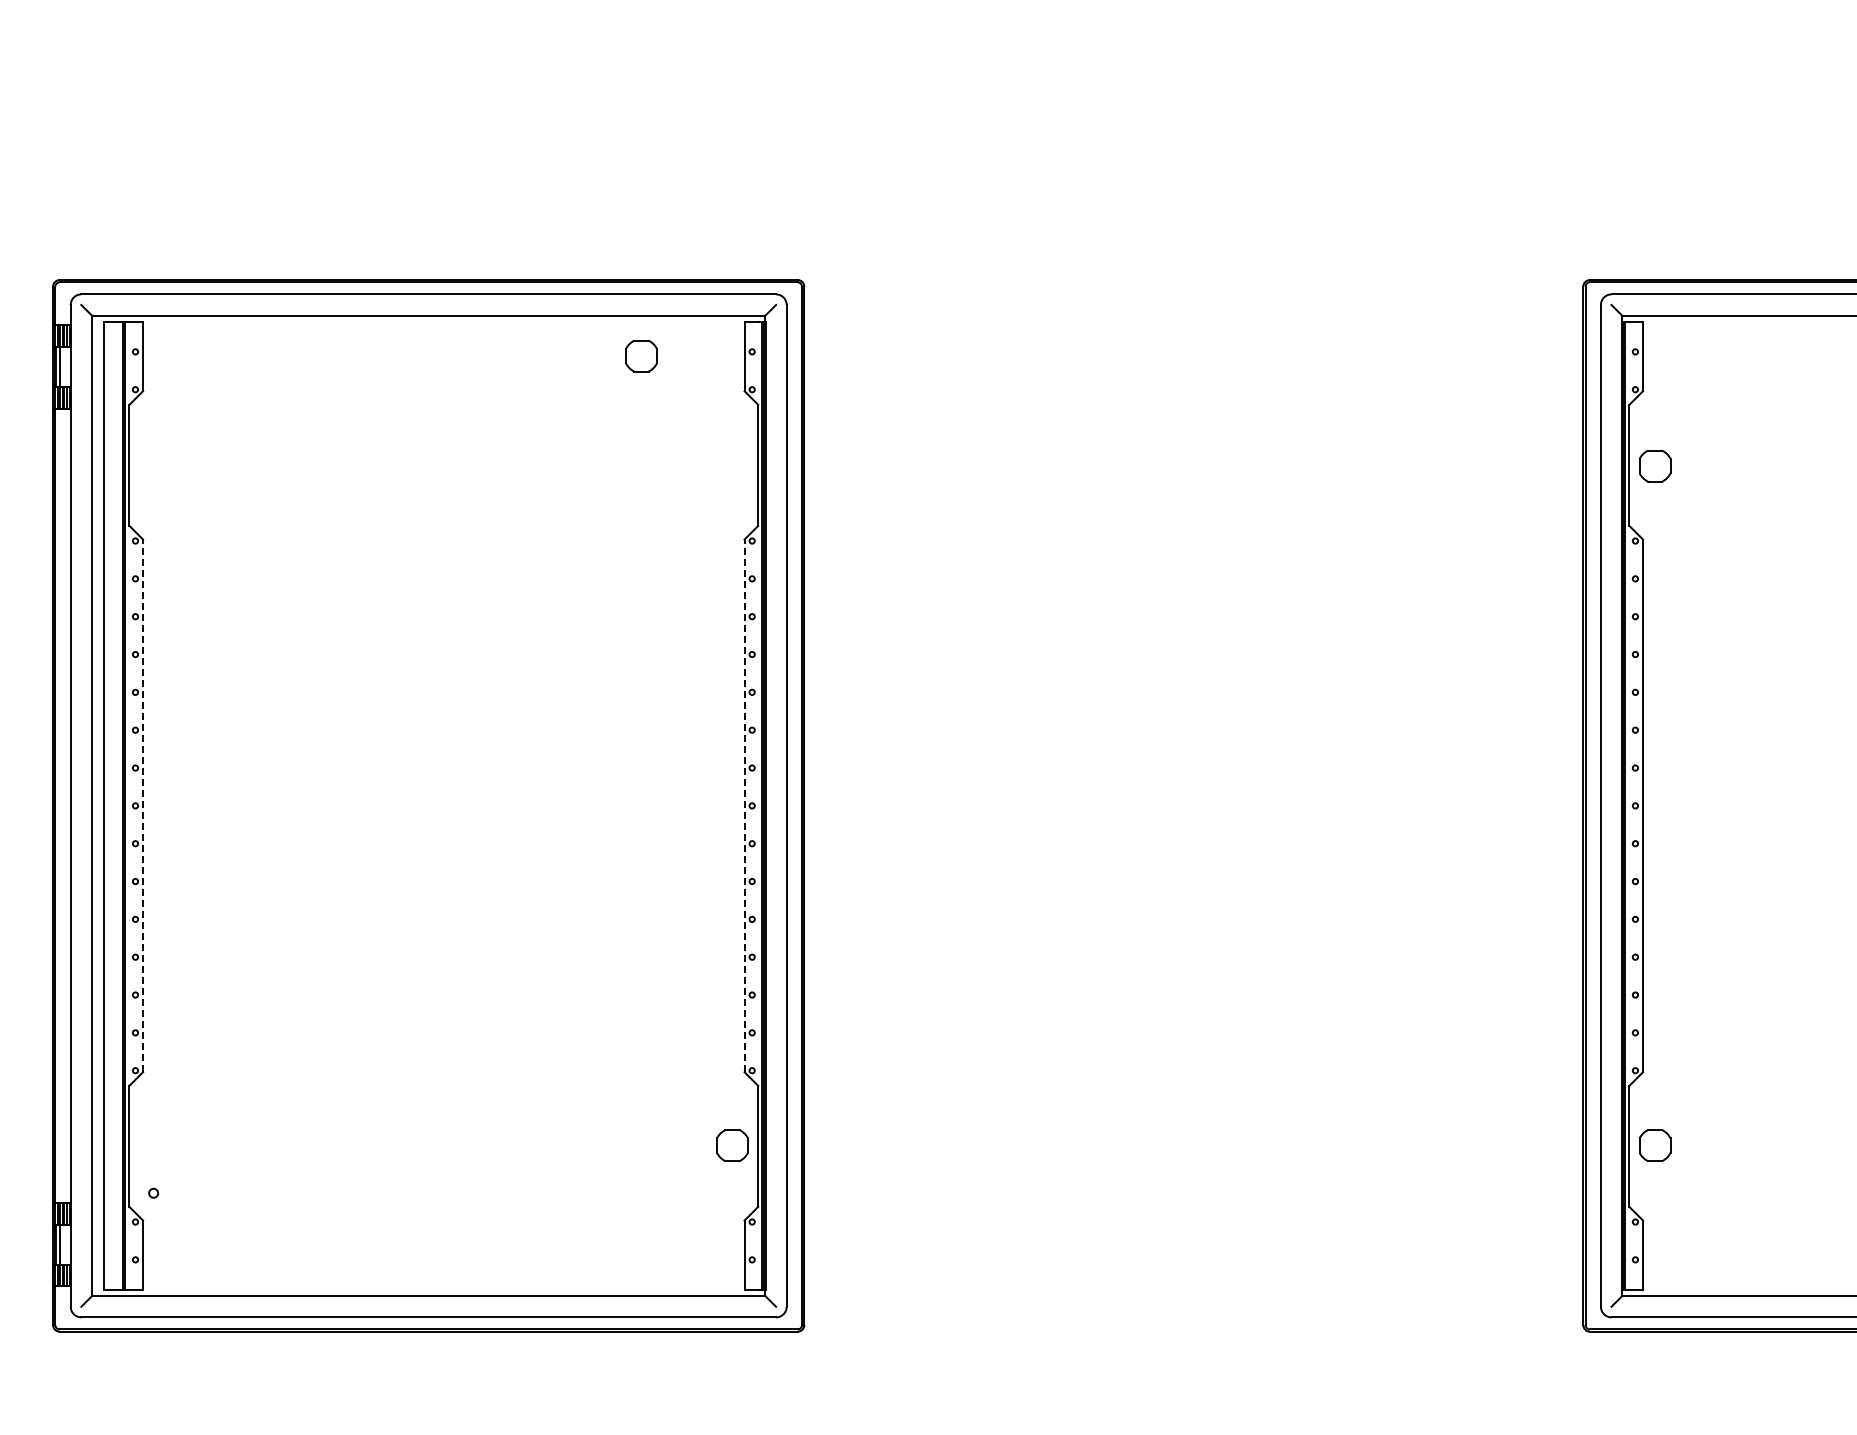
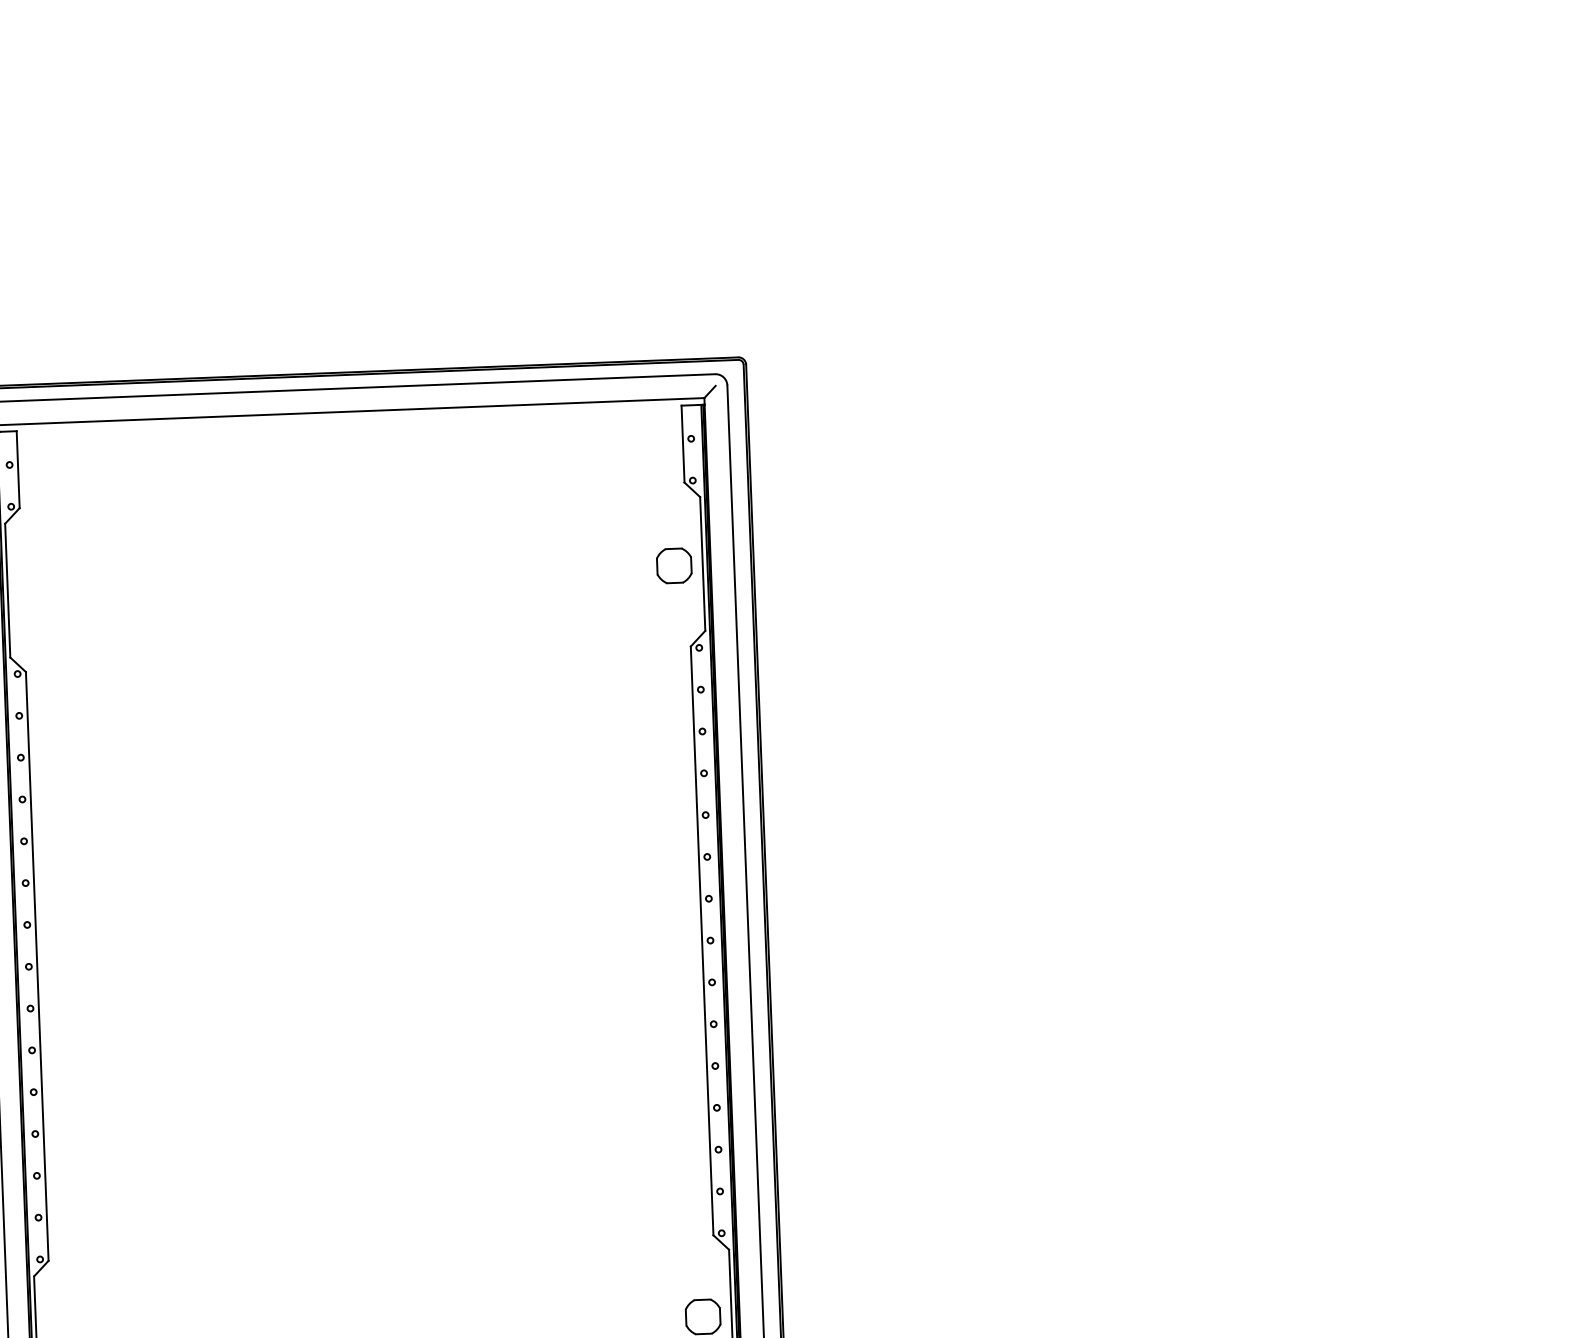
part: (641, 356) -> (674, 566), moved
line: (143, 805) -> (37, 966), dashed -> solid
line: (744, 805) -> (702, 940), dashed -> solid

